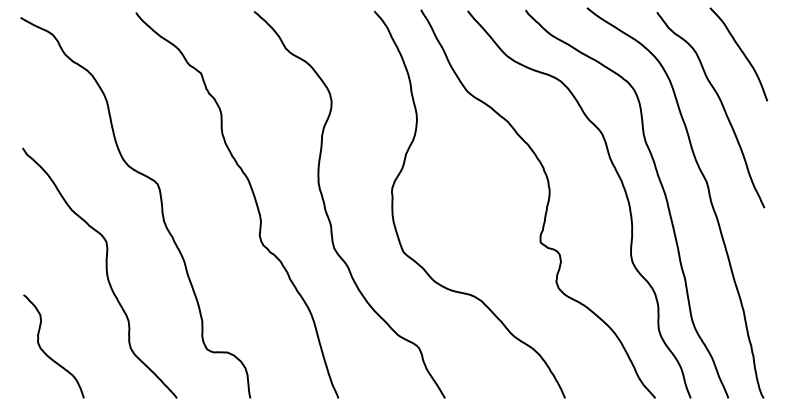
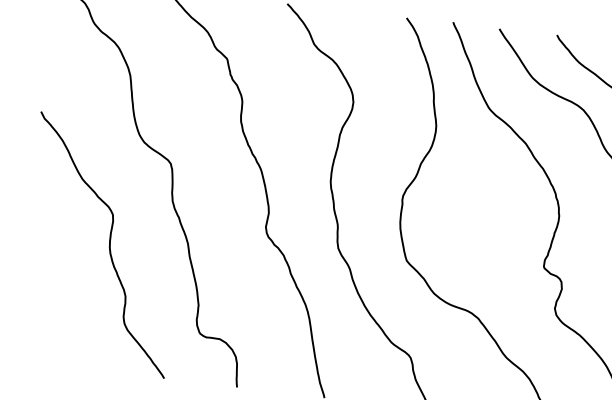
curve: (46, 353) -> (40, 318), removed

